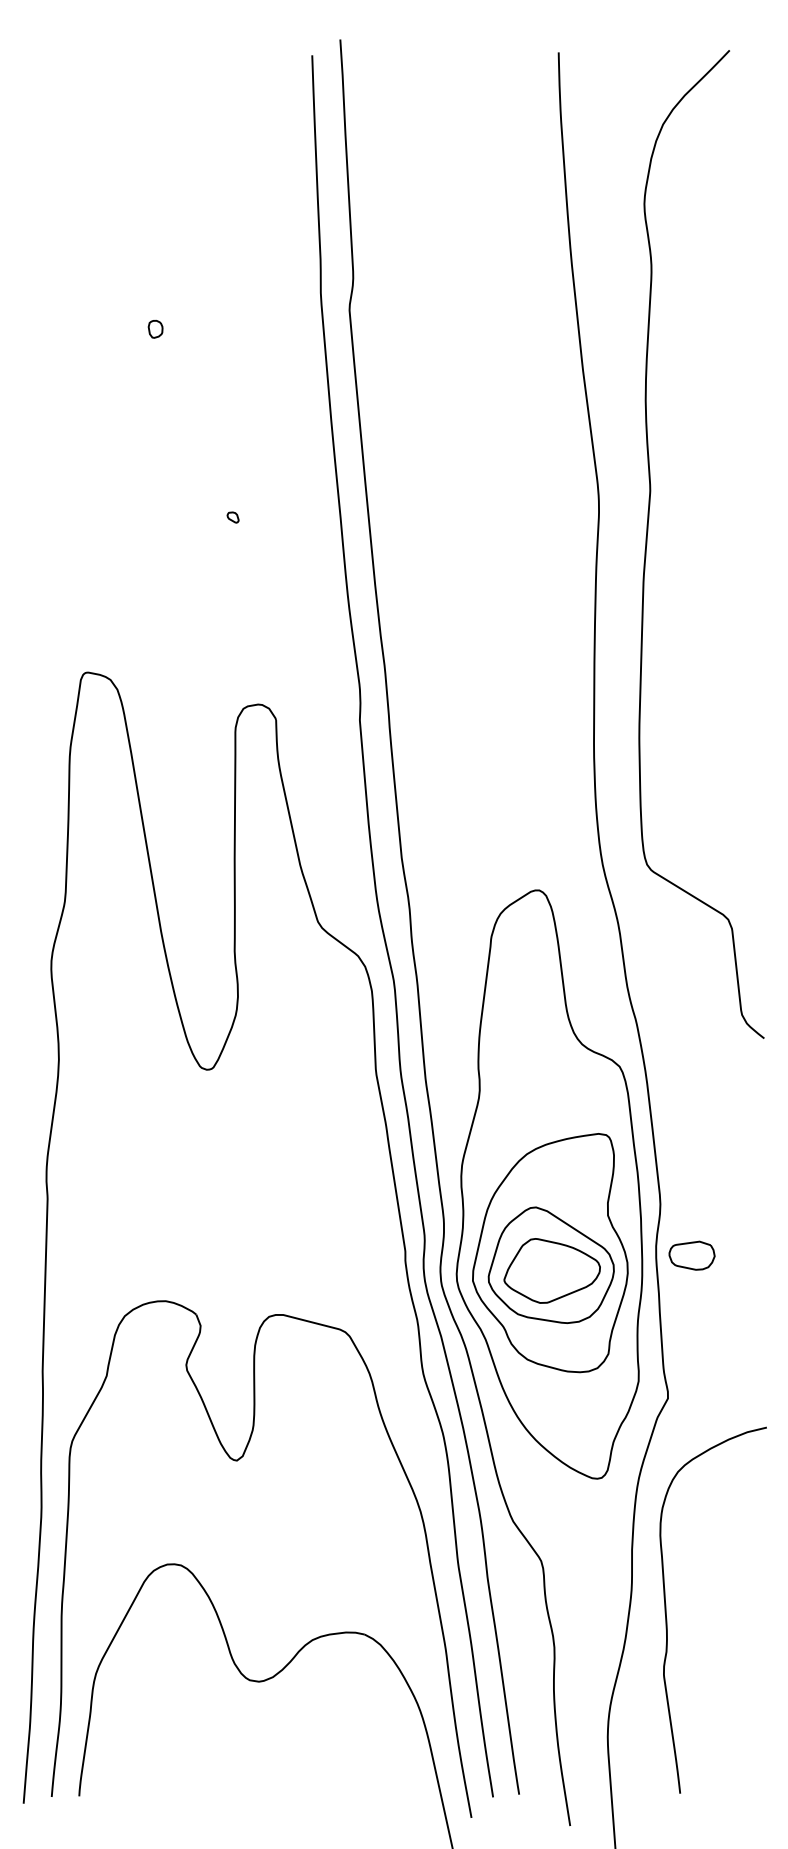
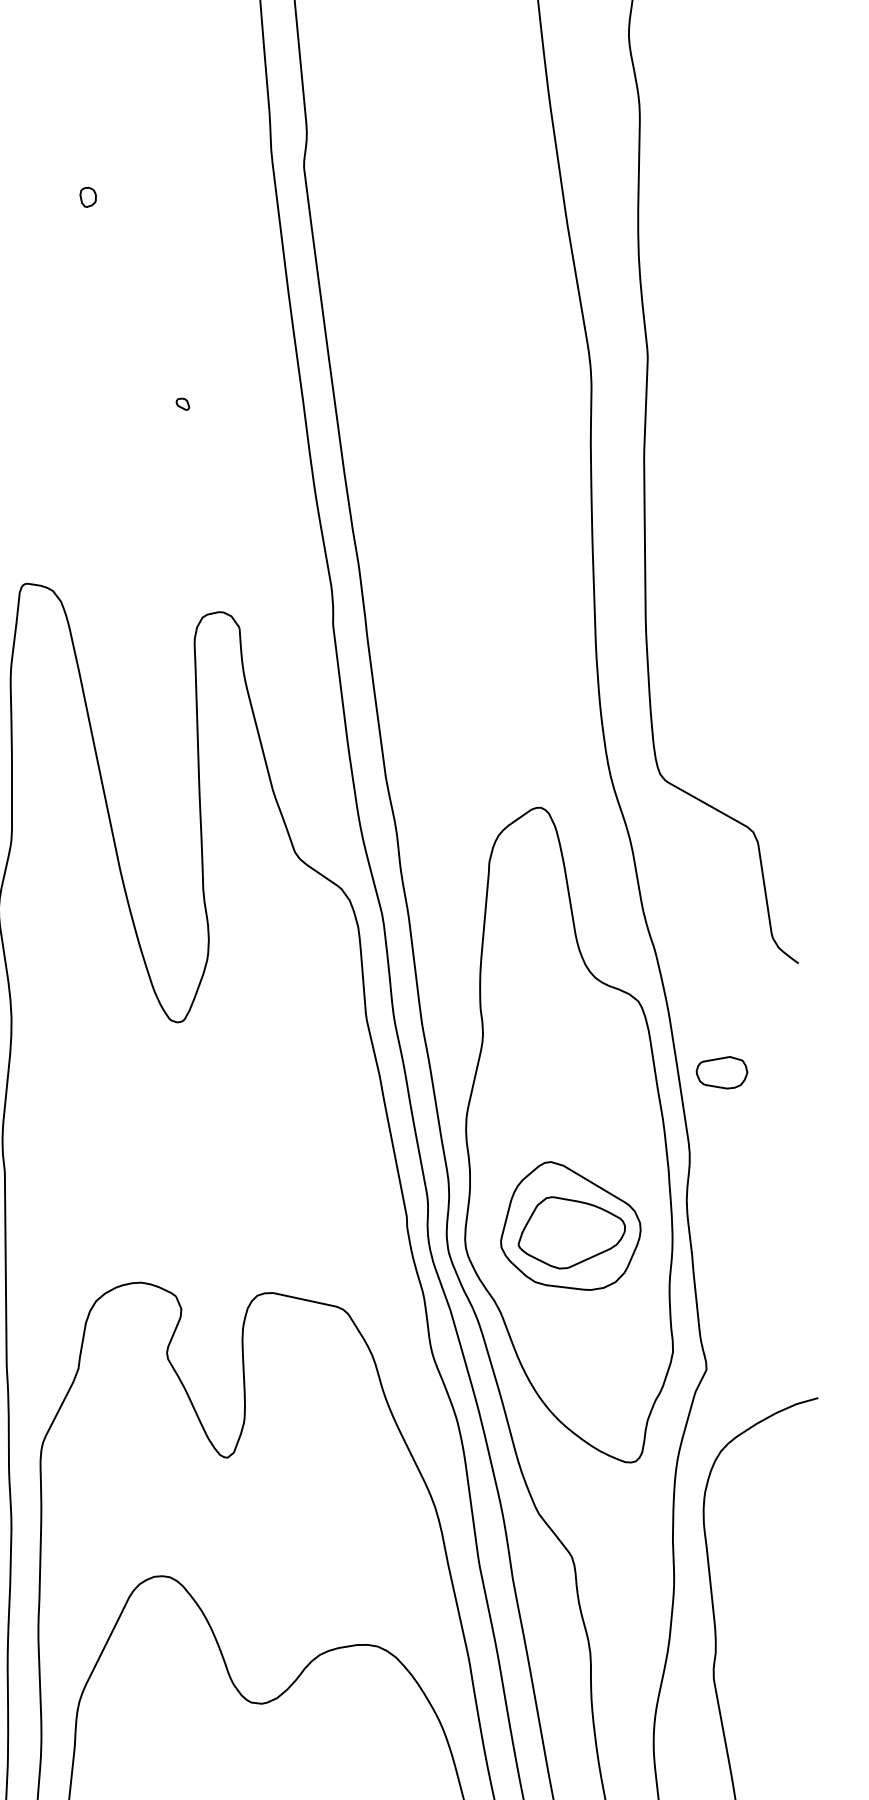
part: (550, 1253) -> (569, 1212), removed
part: (691, 1255) -> (721, 1072), moved

